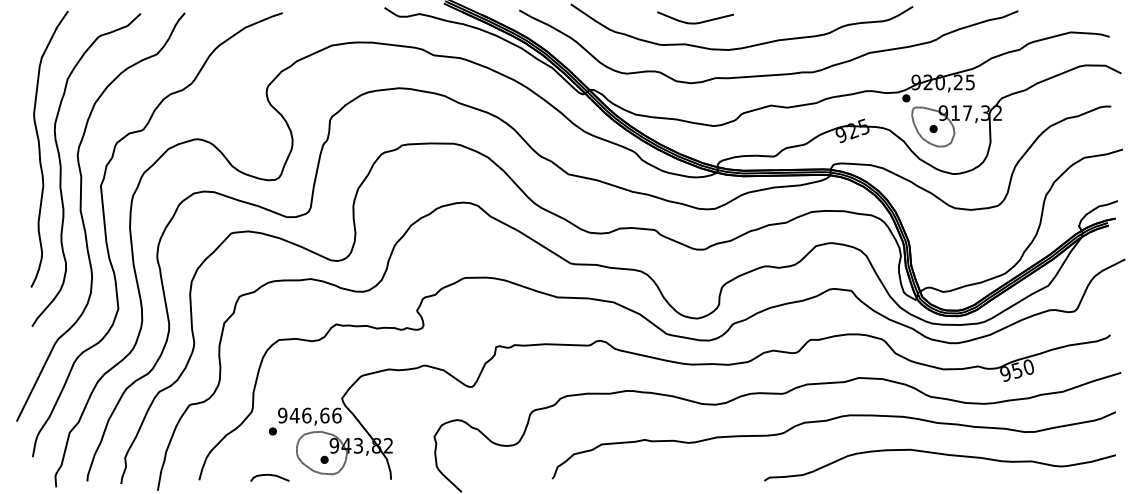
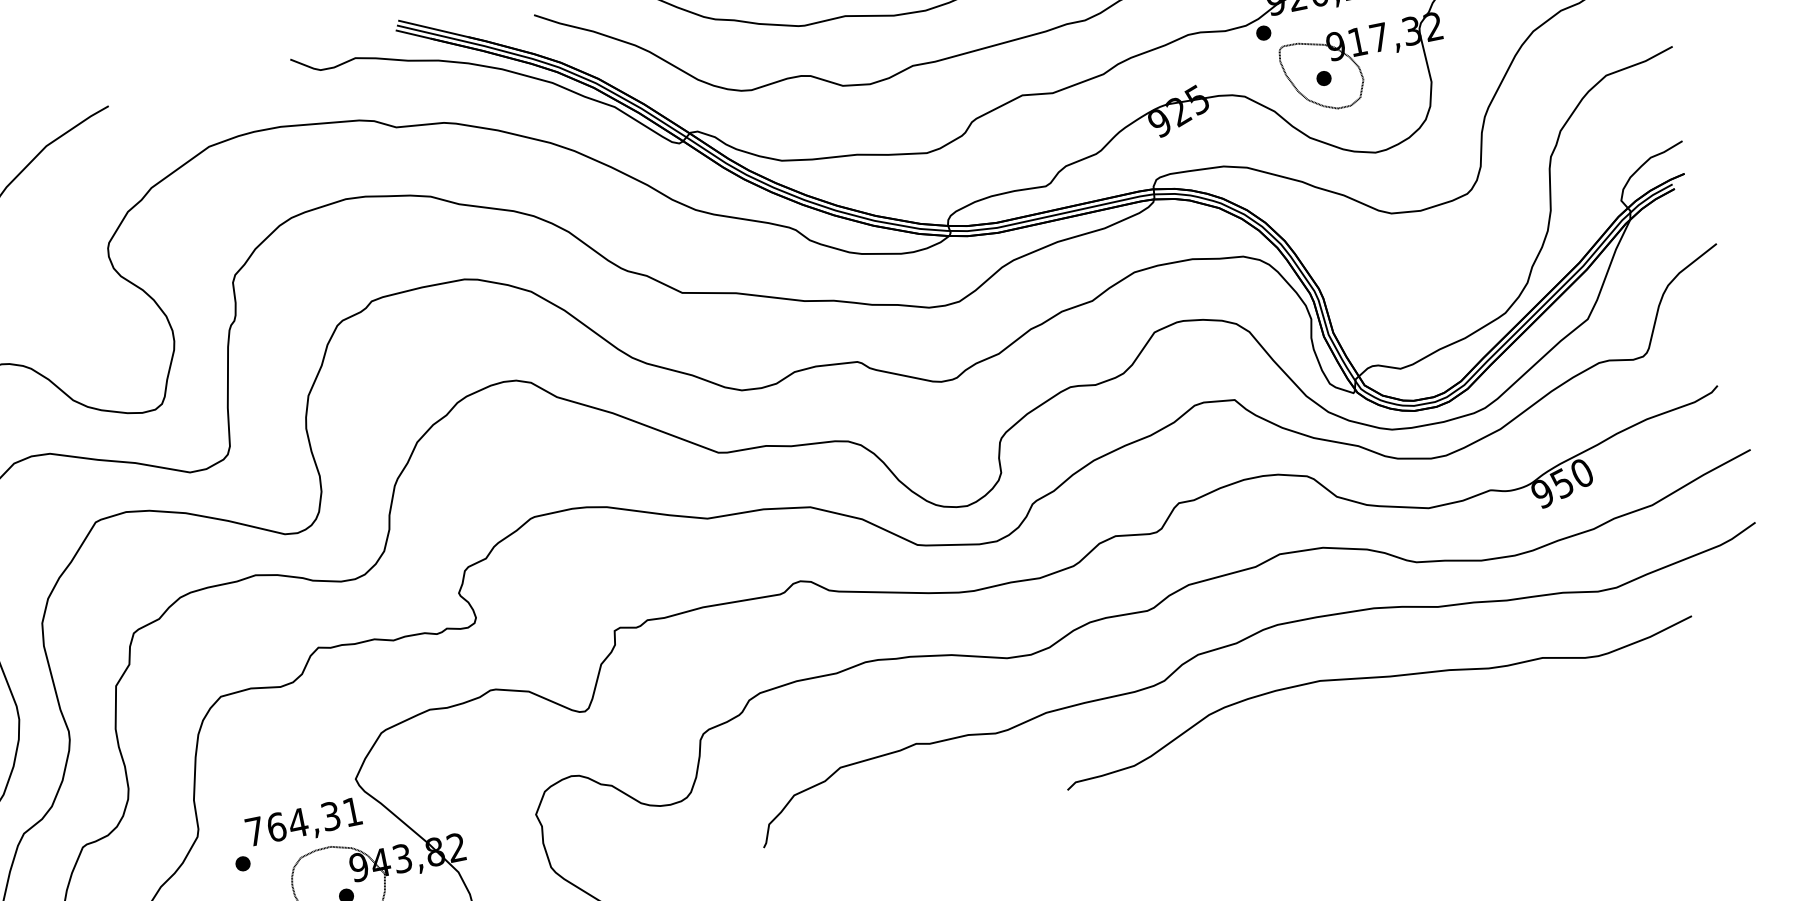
text: (309, 415) -> (303, 821), 946,66 -> 764,31
part: (943, 455) -> (1381, 679), moved

